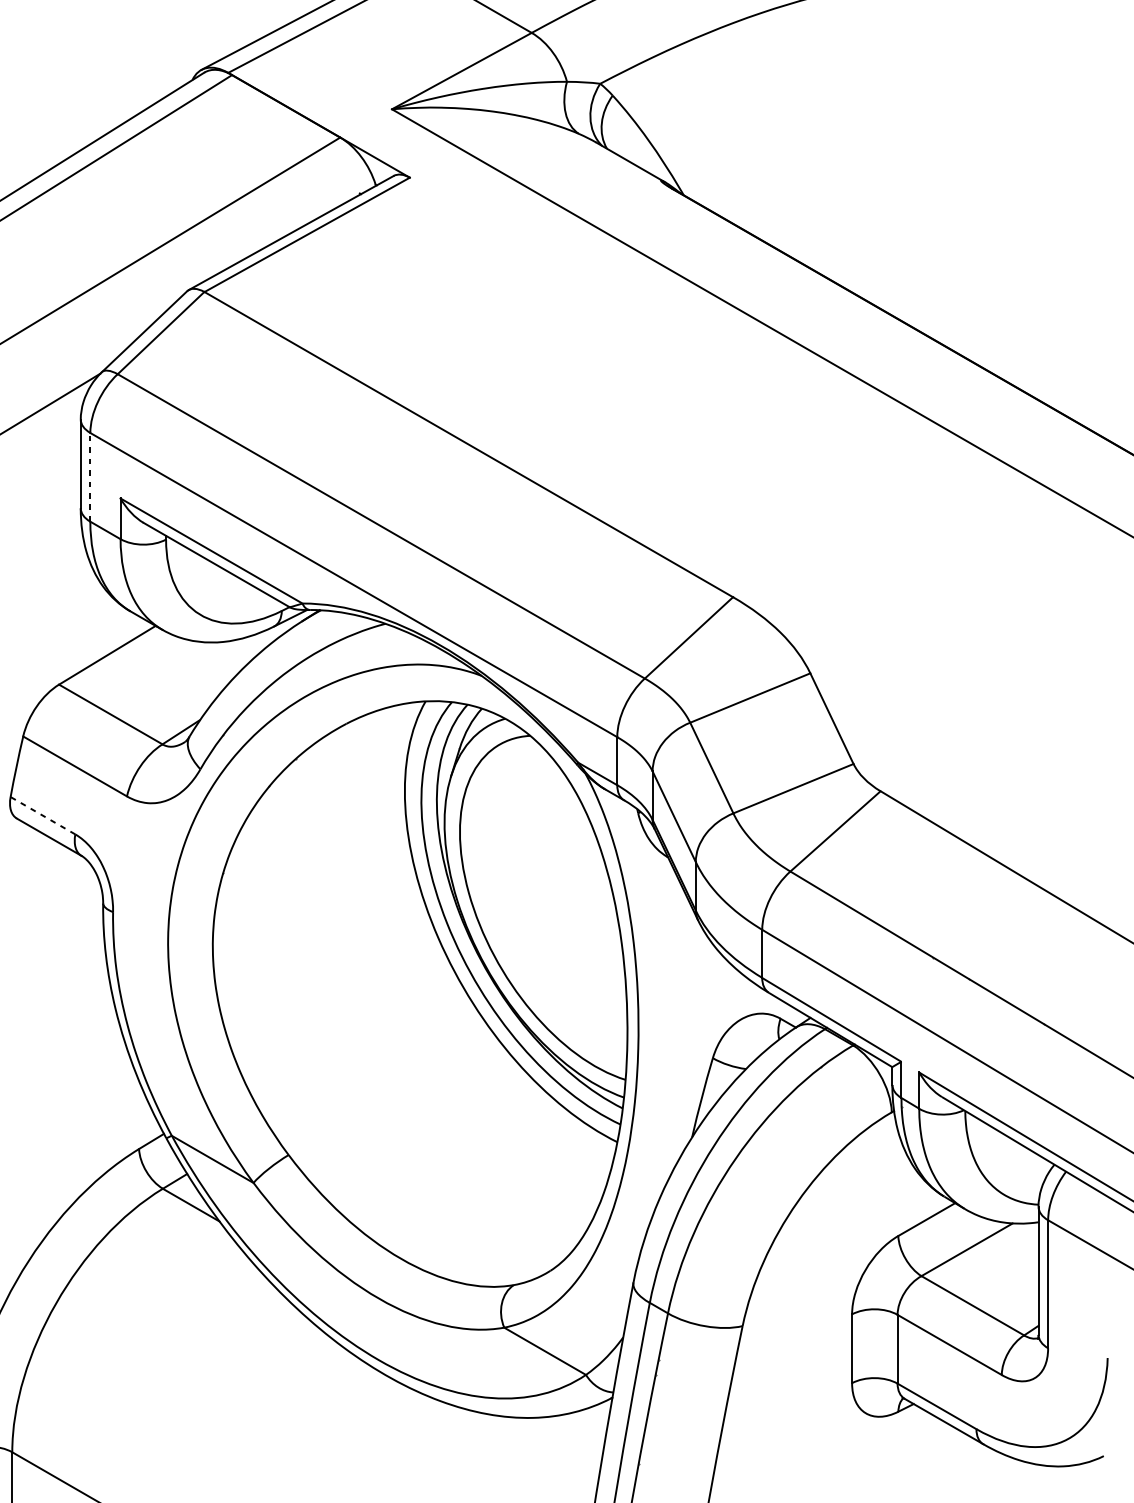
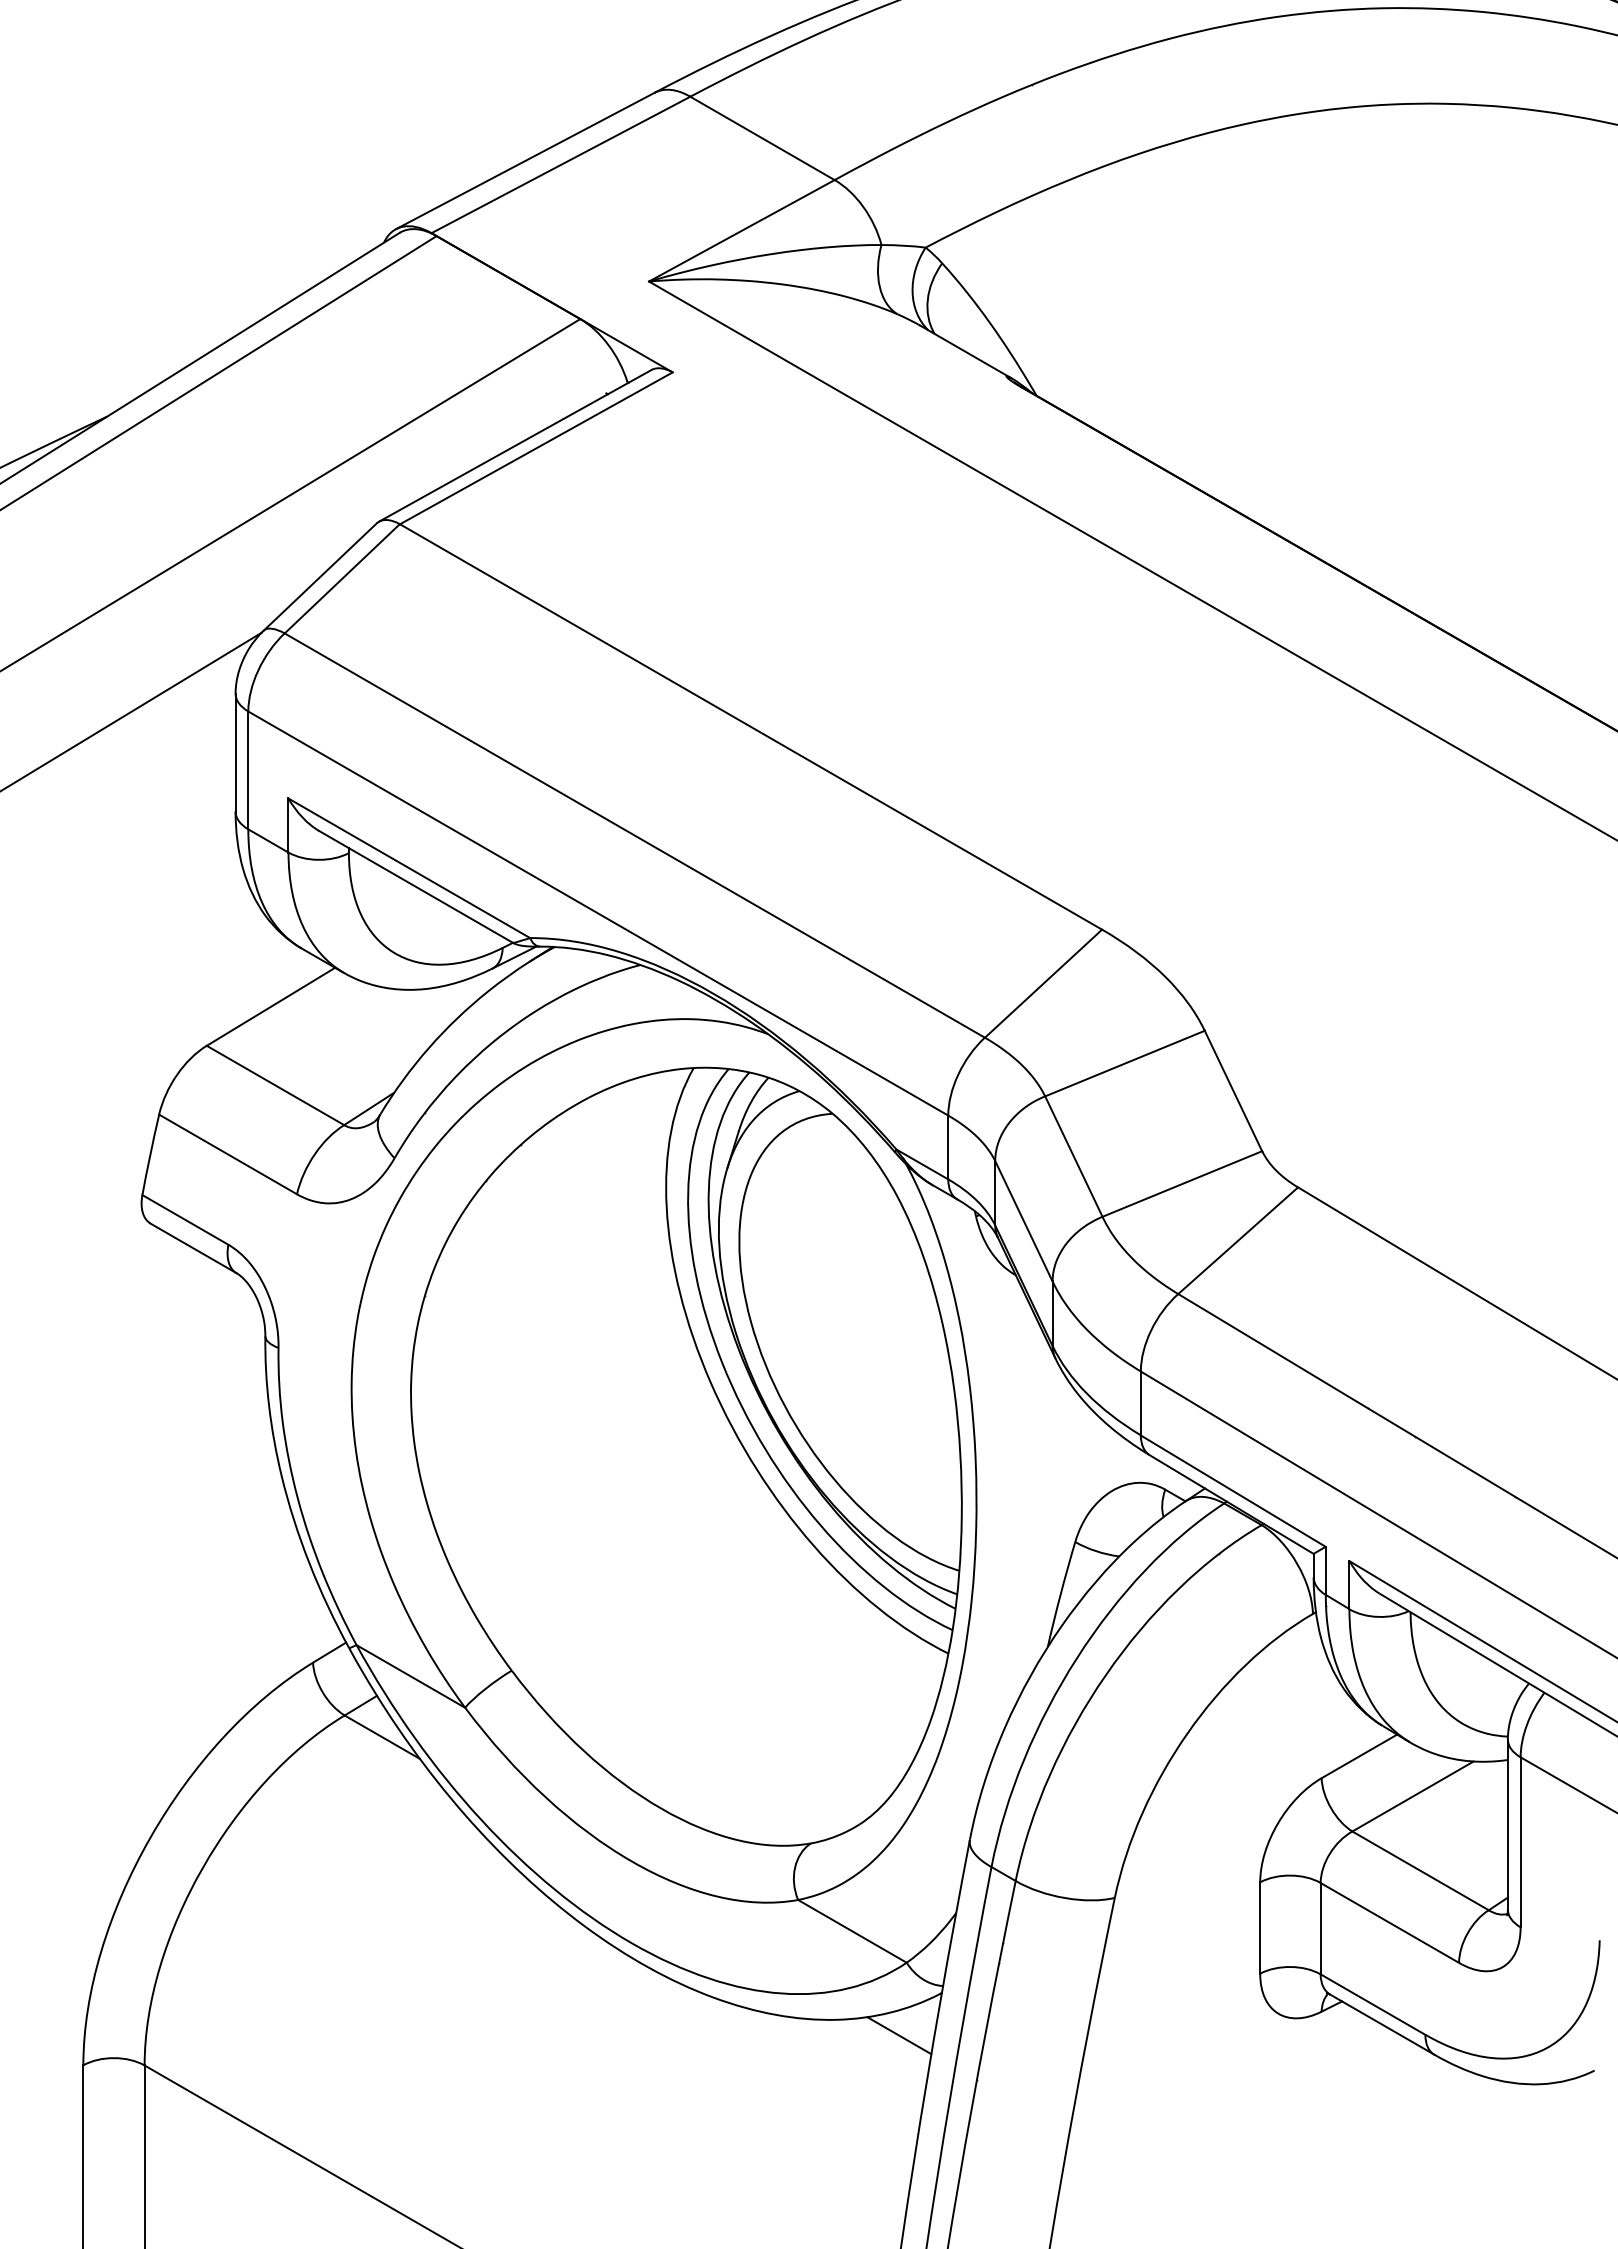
line: (90, 477) -> (248, 770), dashed -> solid
line: (43, 815) -> (185, 1219), dashed -> solid
line: (580, 1429) -> (899, 2035), added

